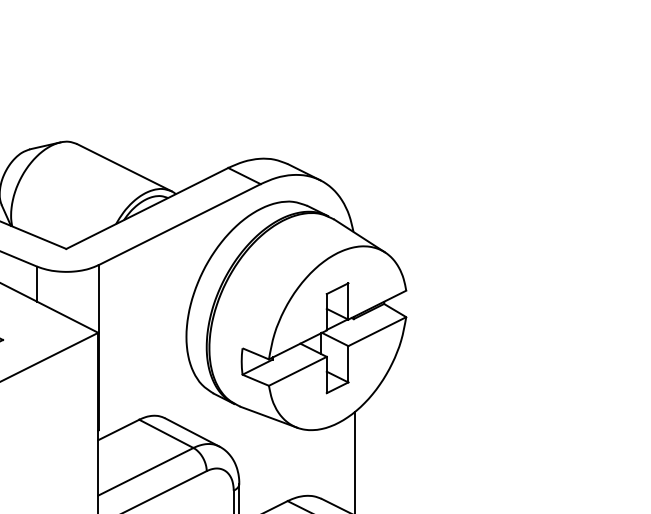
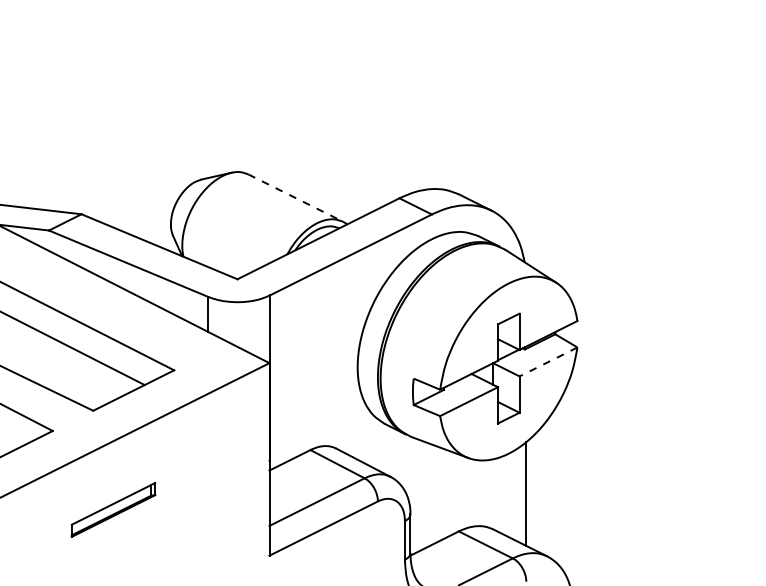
line: (124, 168) -> (295, 198), solid -> dashed
line: (377, 332) -> (548, 362), solid -> dashed

